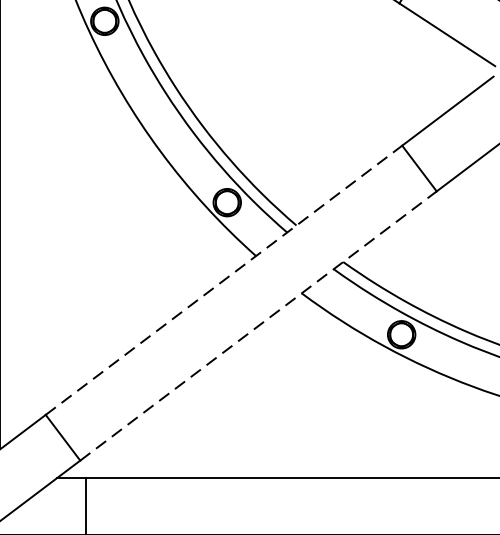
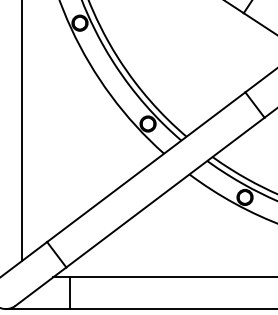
line: (224, 279) -> (146, 166), dashed -> solid
line: (258, 325) -> (165, 192), dashed -> solid

